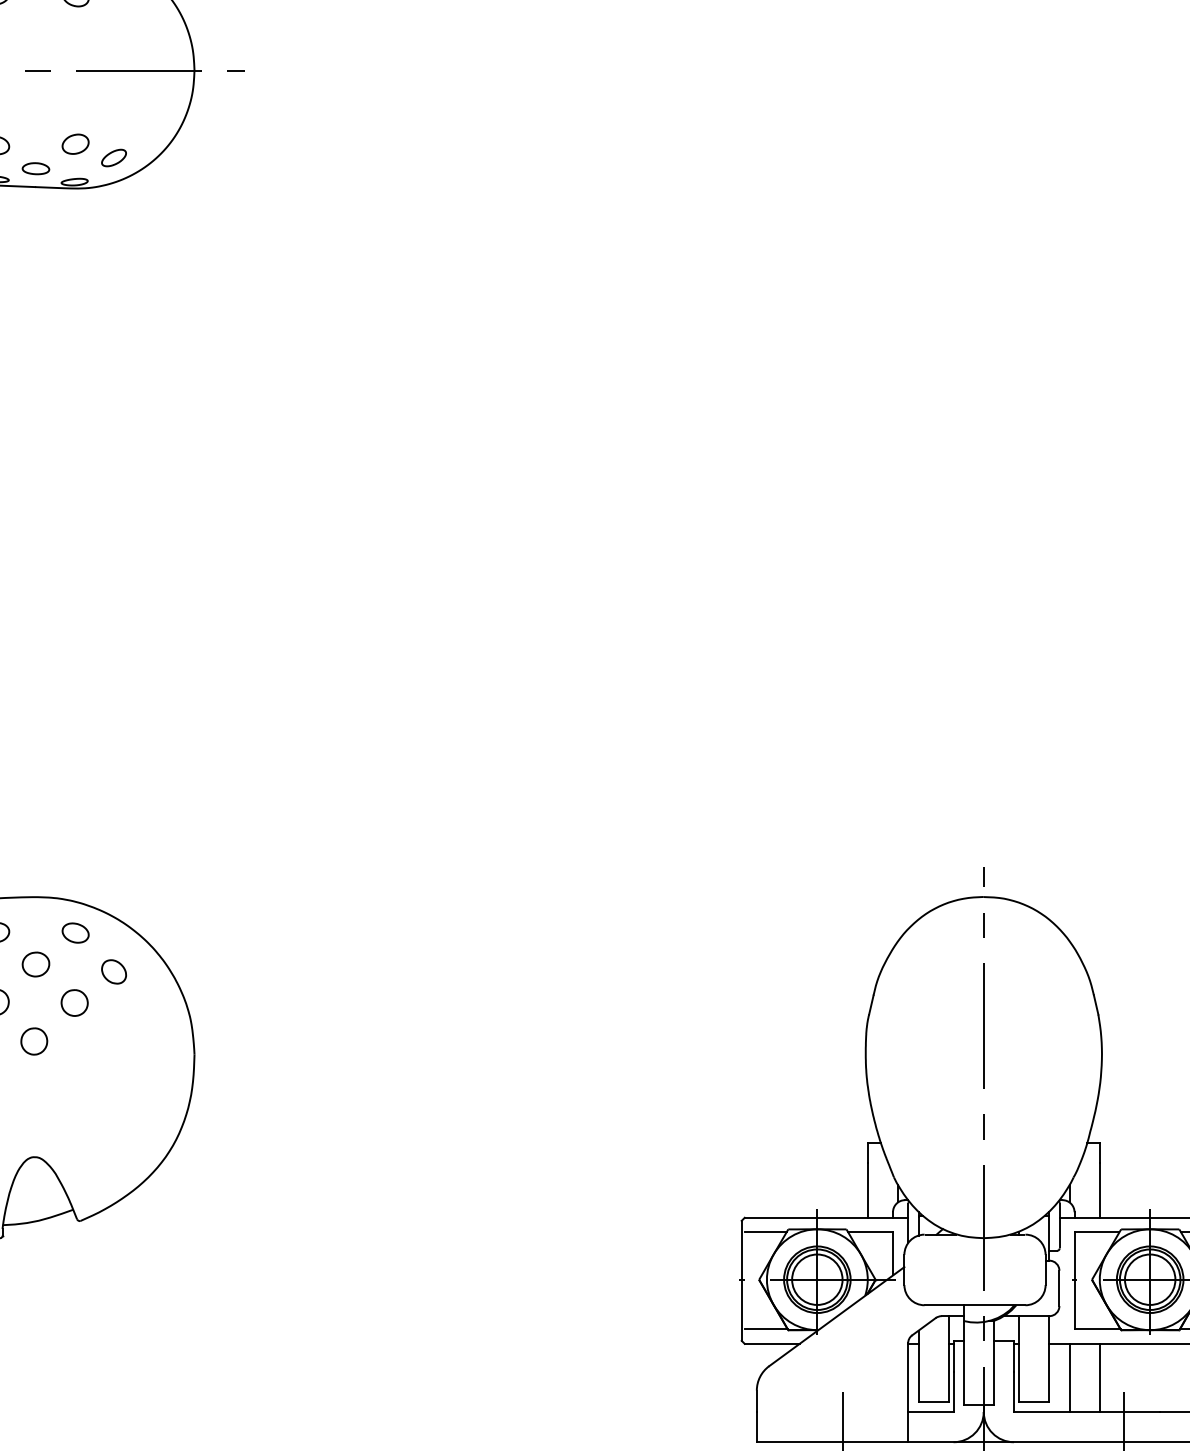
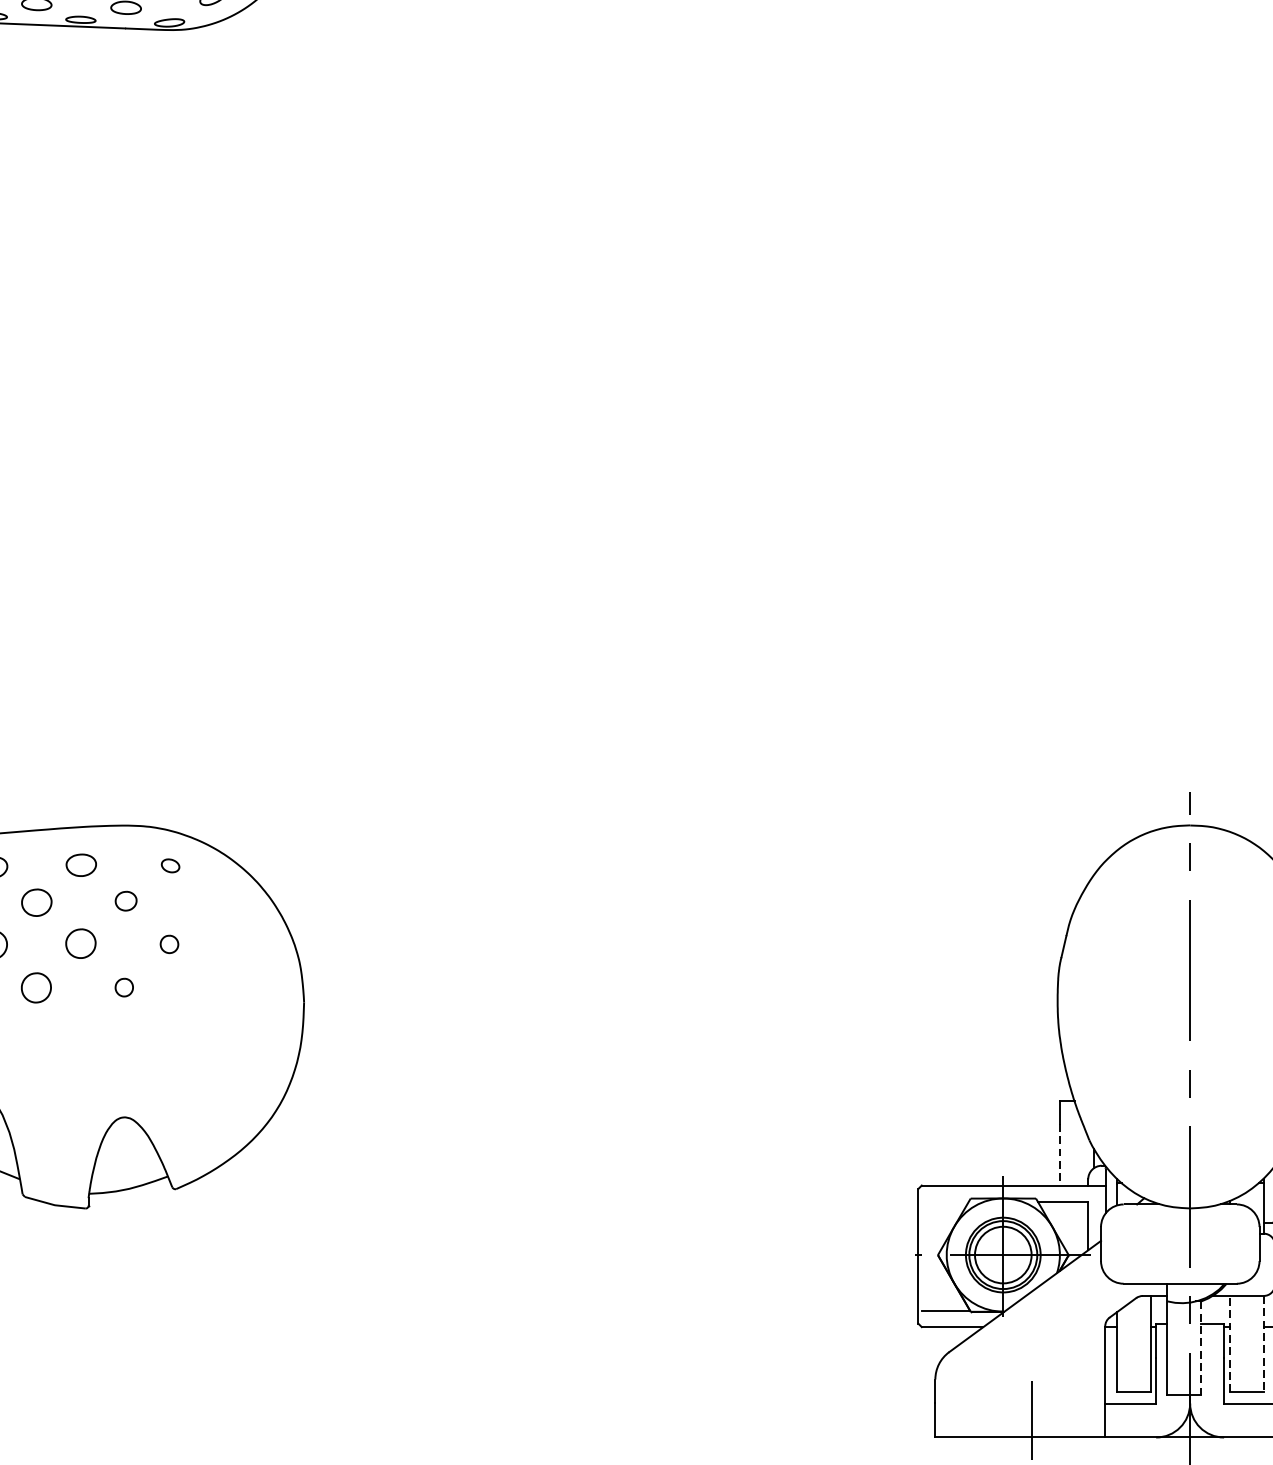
part: (75, 932) -> (170, 865), size x0.6
part: (35, 964) -> (125, 901), size x0.7
part: (113, 971) -> (213, 909), removed
part: (74, 1002) -> (169, 943), size x0.6
part: (34, 1041) -> (124, 987), size x0.6
line: (867, 1190) -> (1059, 1154), solid -> dashed
line: (765, 1232) -> (945, 1202), removed
line: (1018, 1359) -> (1229, 1344), solid -> dashed
line: (1049, 1359) -> (1263, 1344), solid -> dashed
line: (993, 1362) -> (1201, 1347), solid -> dashed

